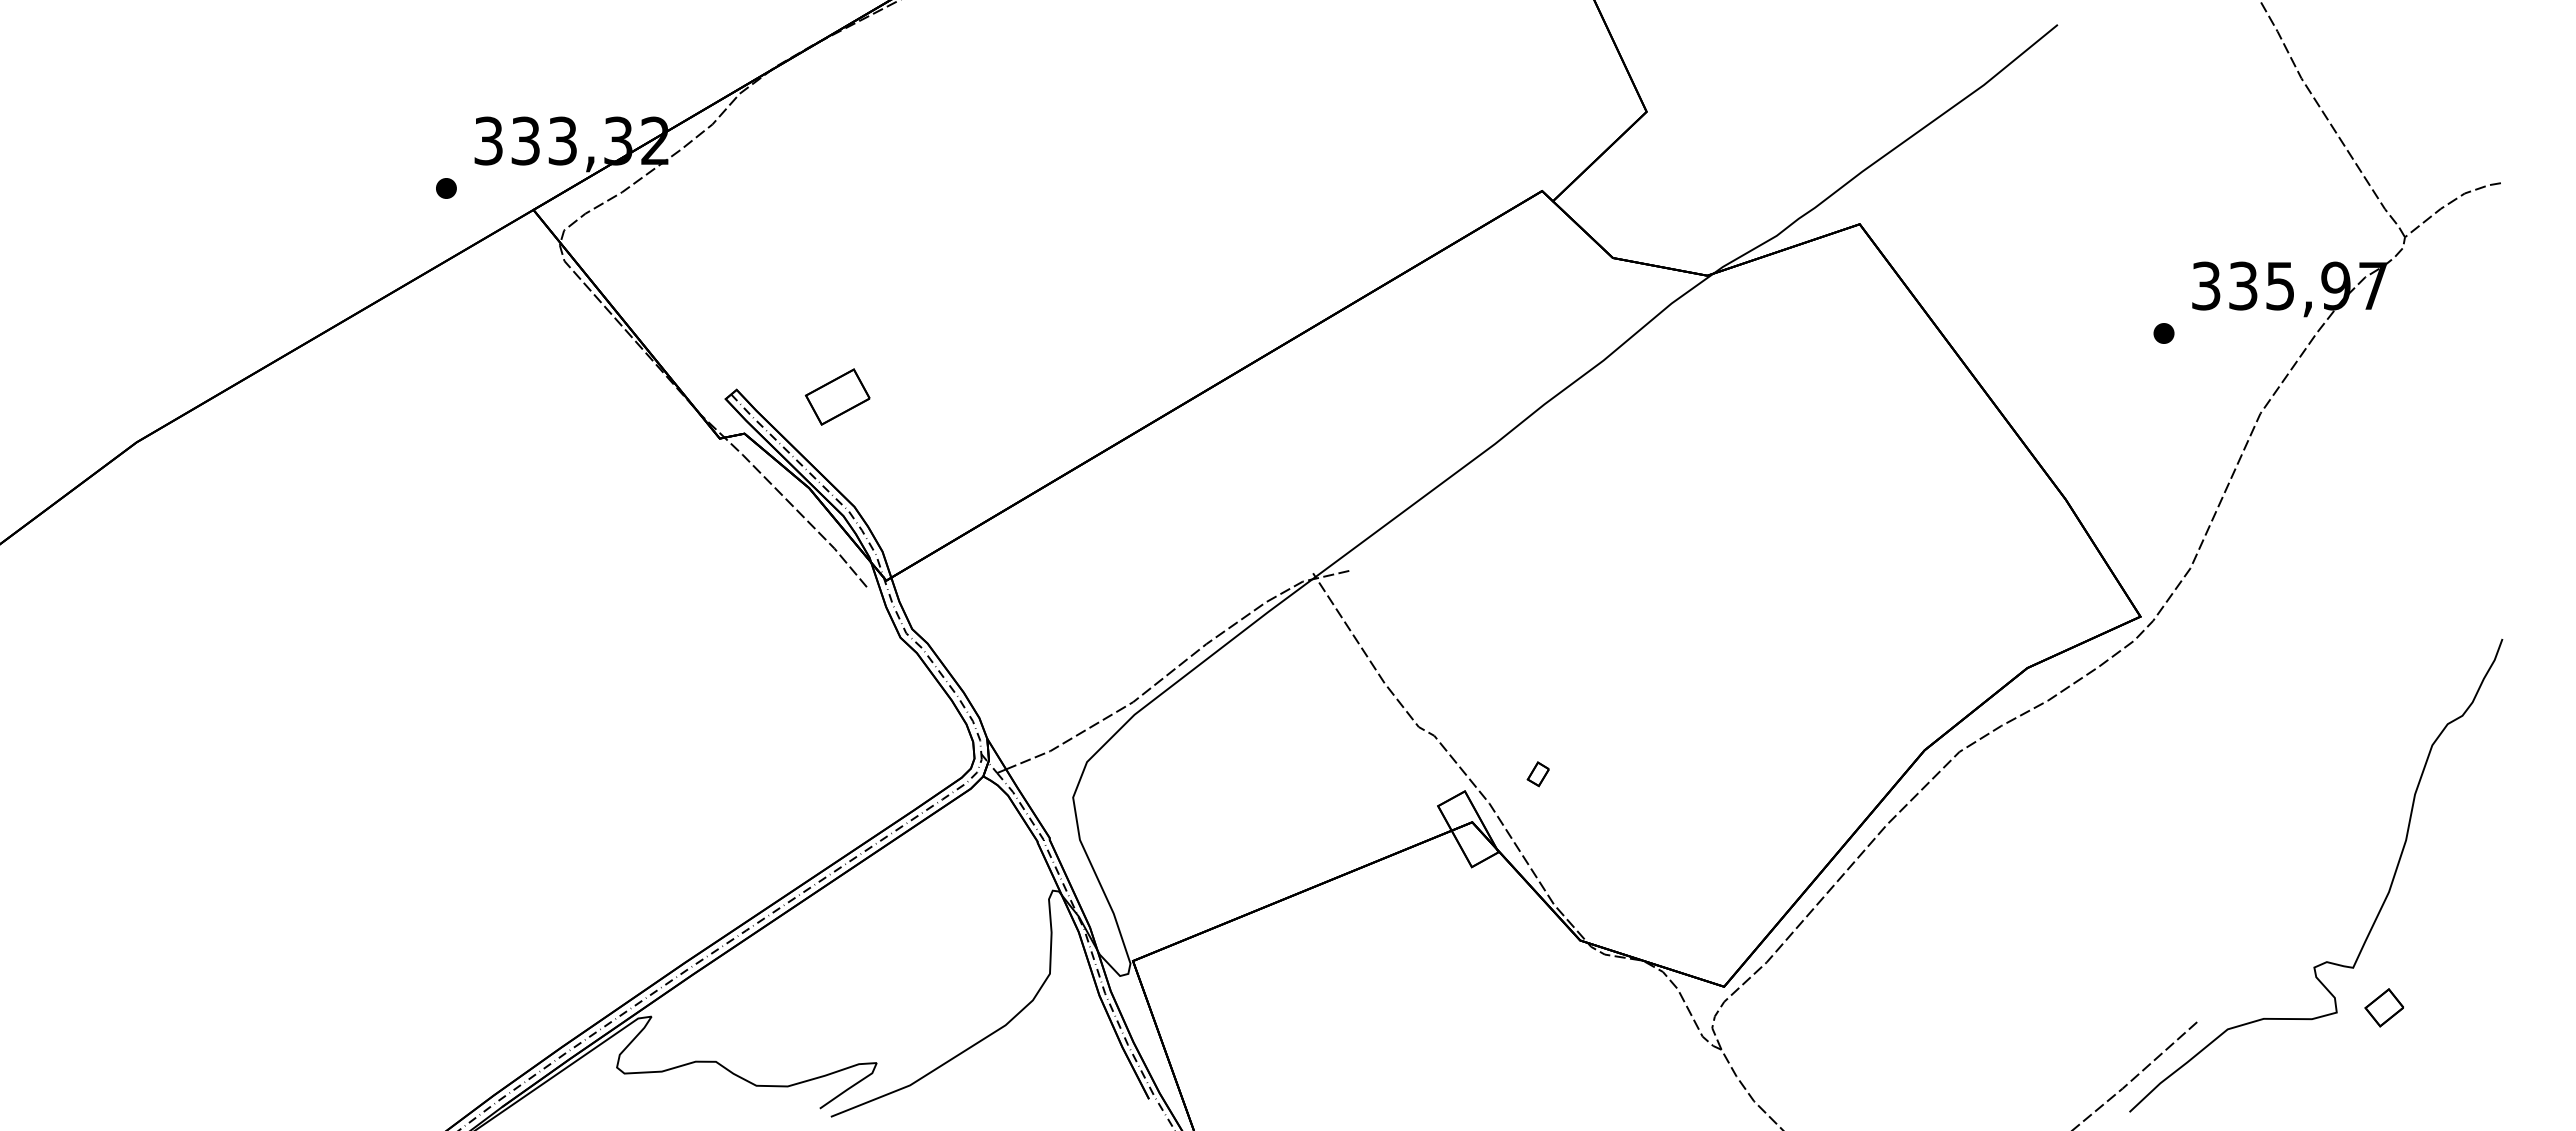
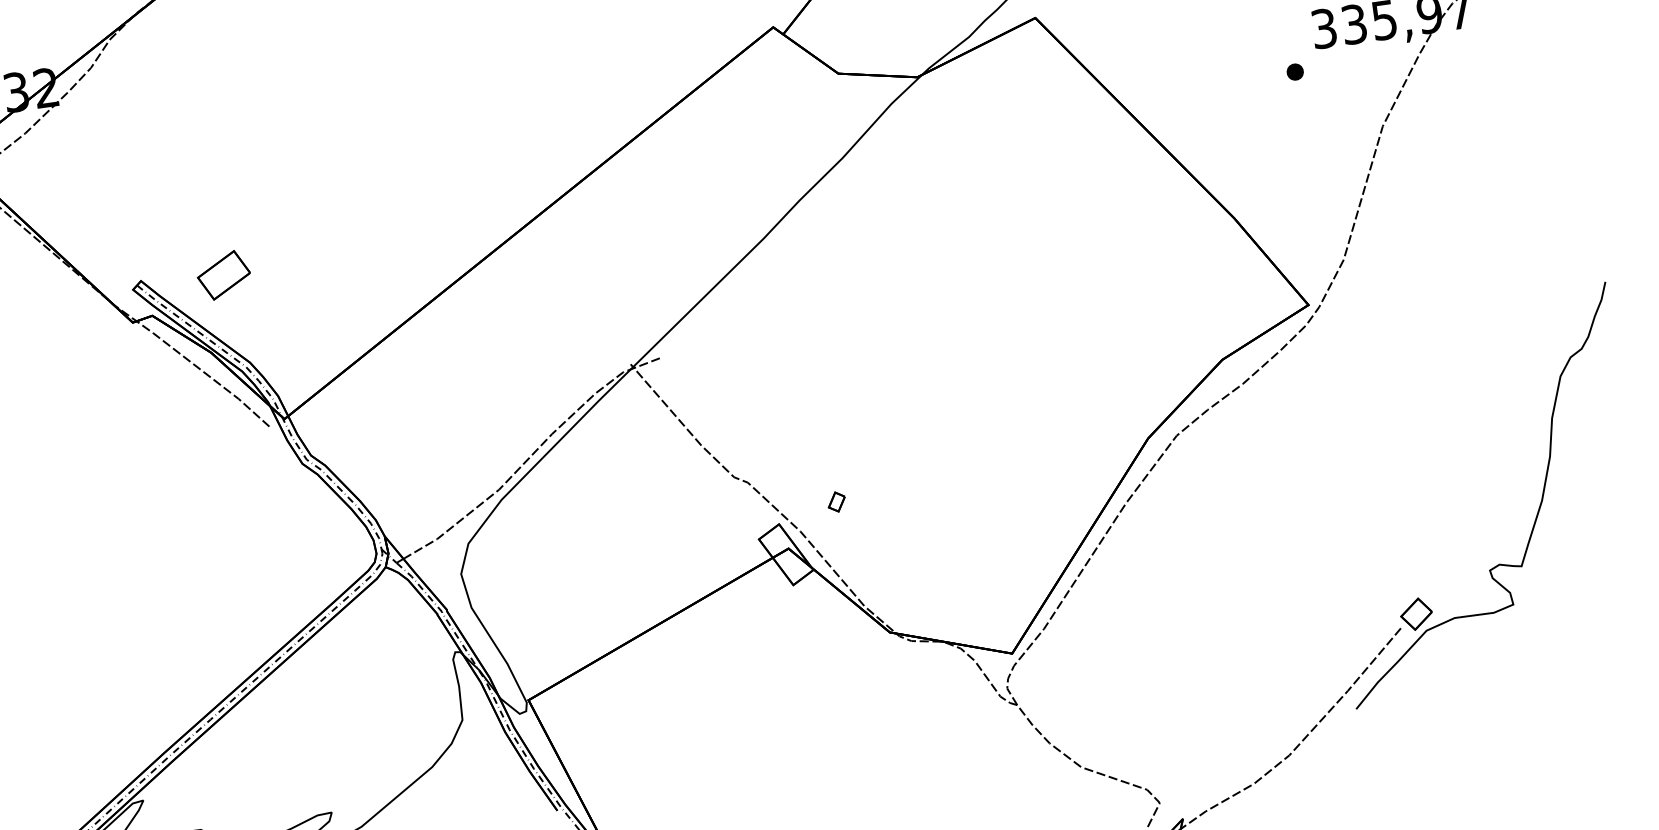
part: (2383, 1007) -> (1415, 614), moved

